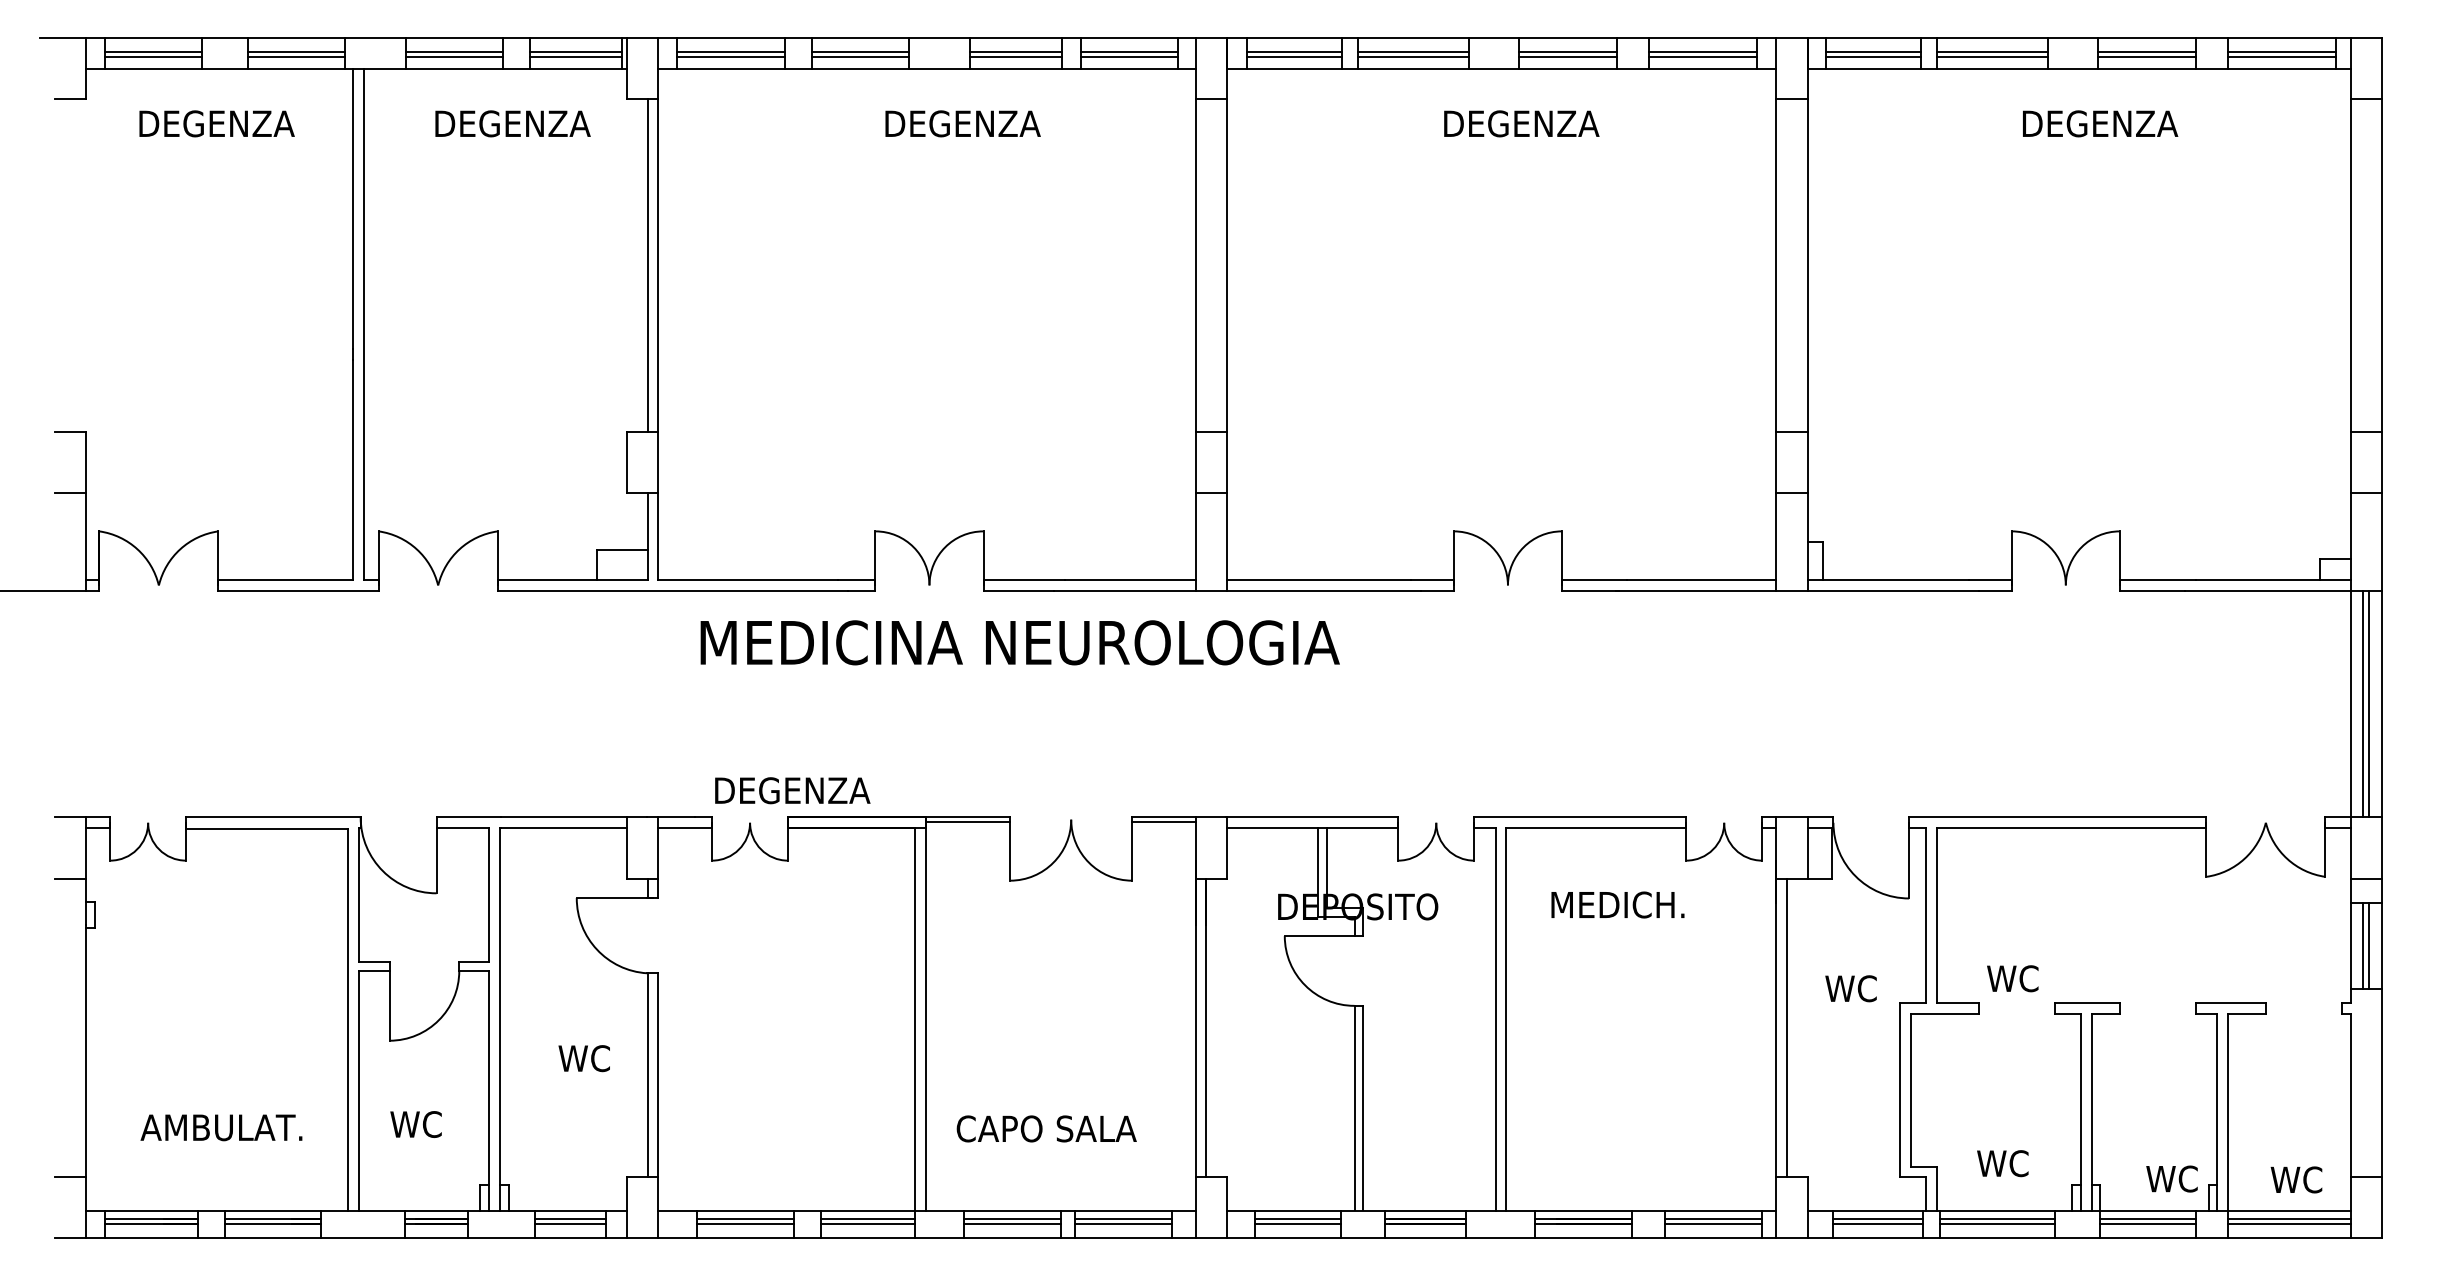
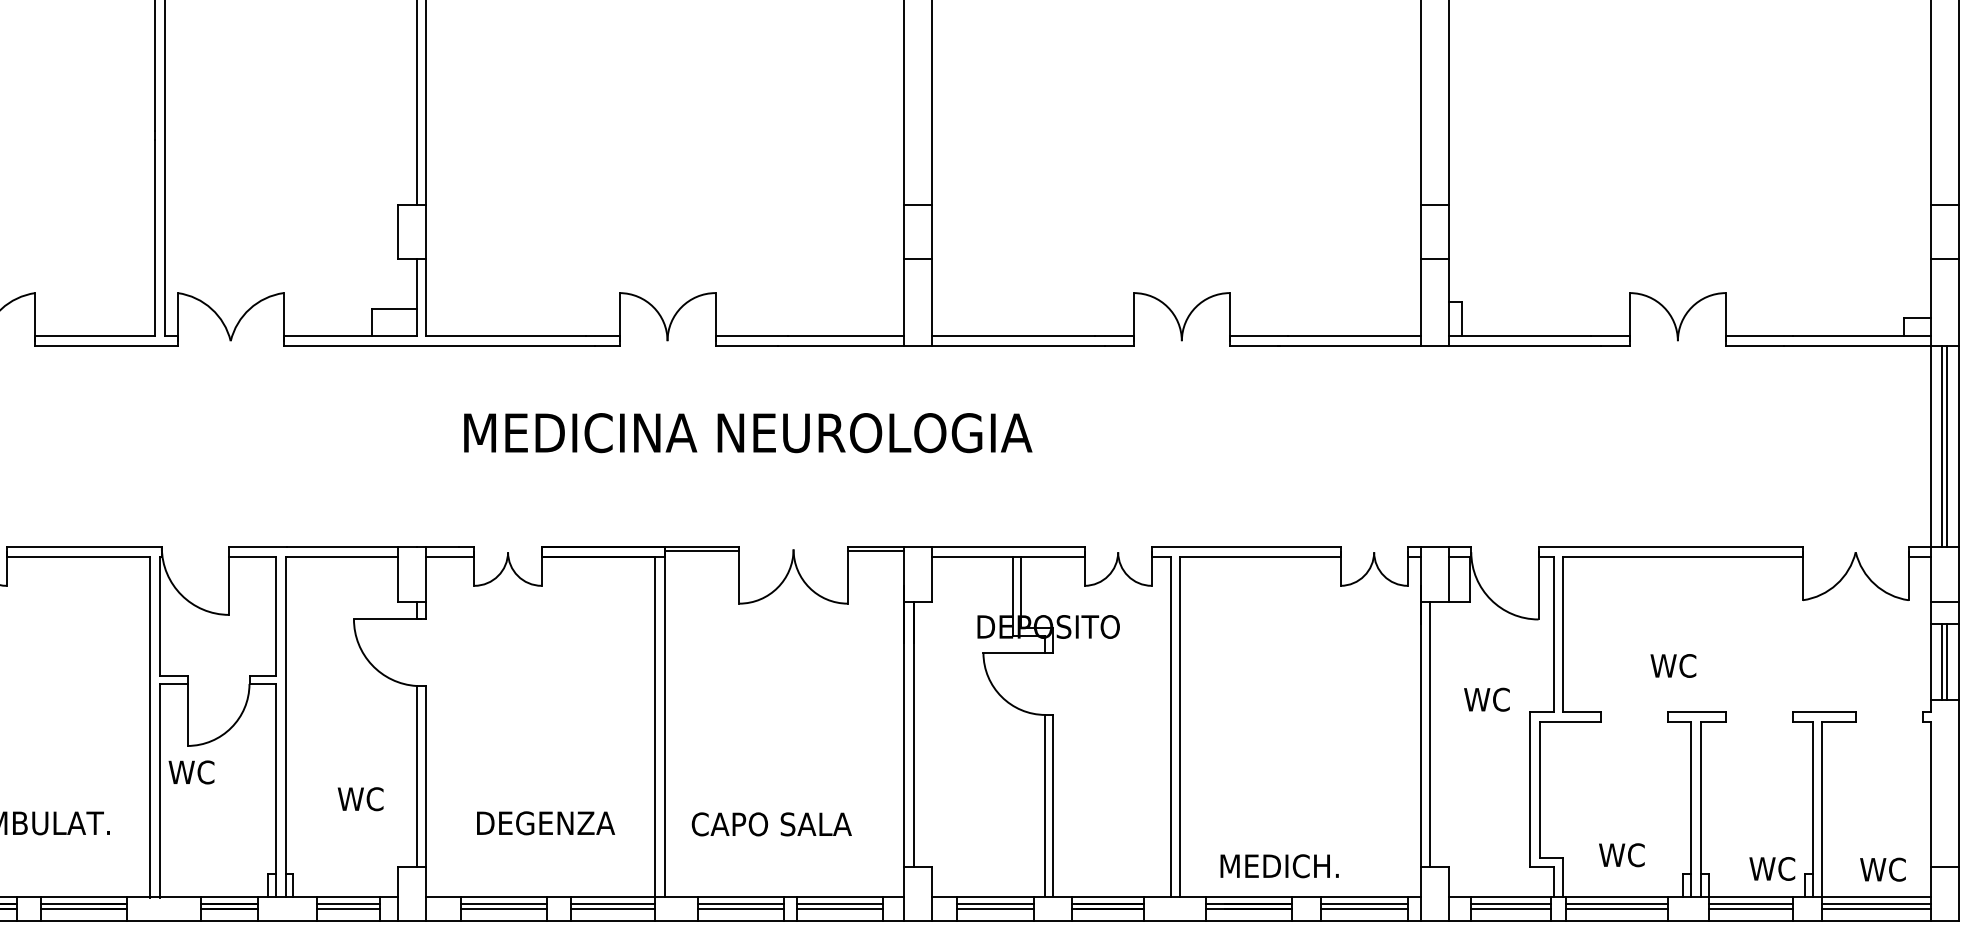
text: (1019, 642) -> (747, 432), moved
text: (792, 790) -> (545, 823), moved
text: (1617, 904) -> (1279, 865), moved
text: (2012, 978) -> (1673, 665), moved
text: (583, 1058) -> (359, 799), moved
text: (415, 1124) -> (191, 772), moved

